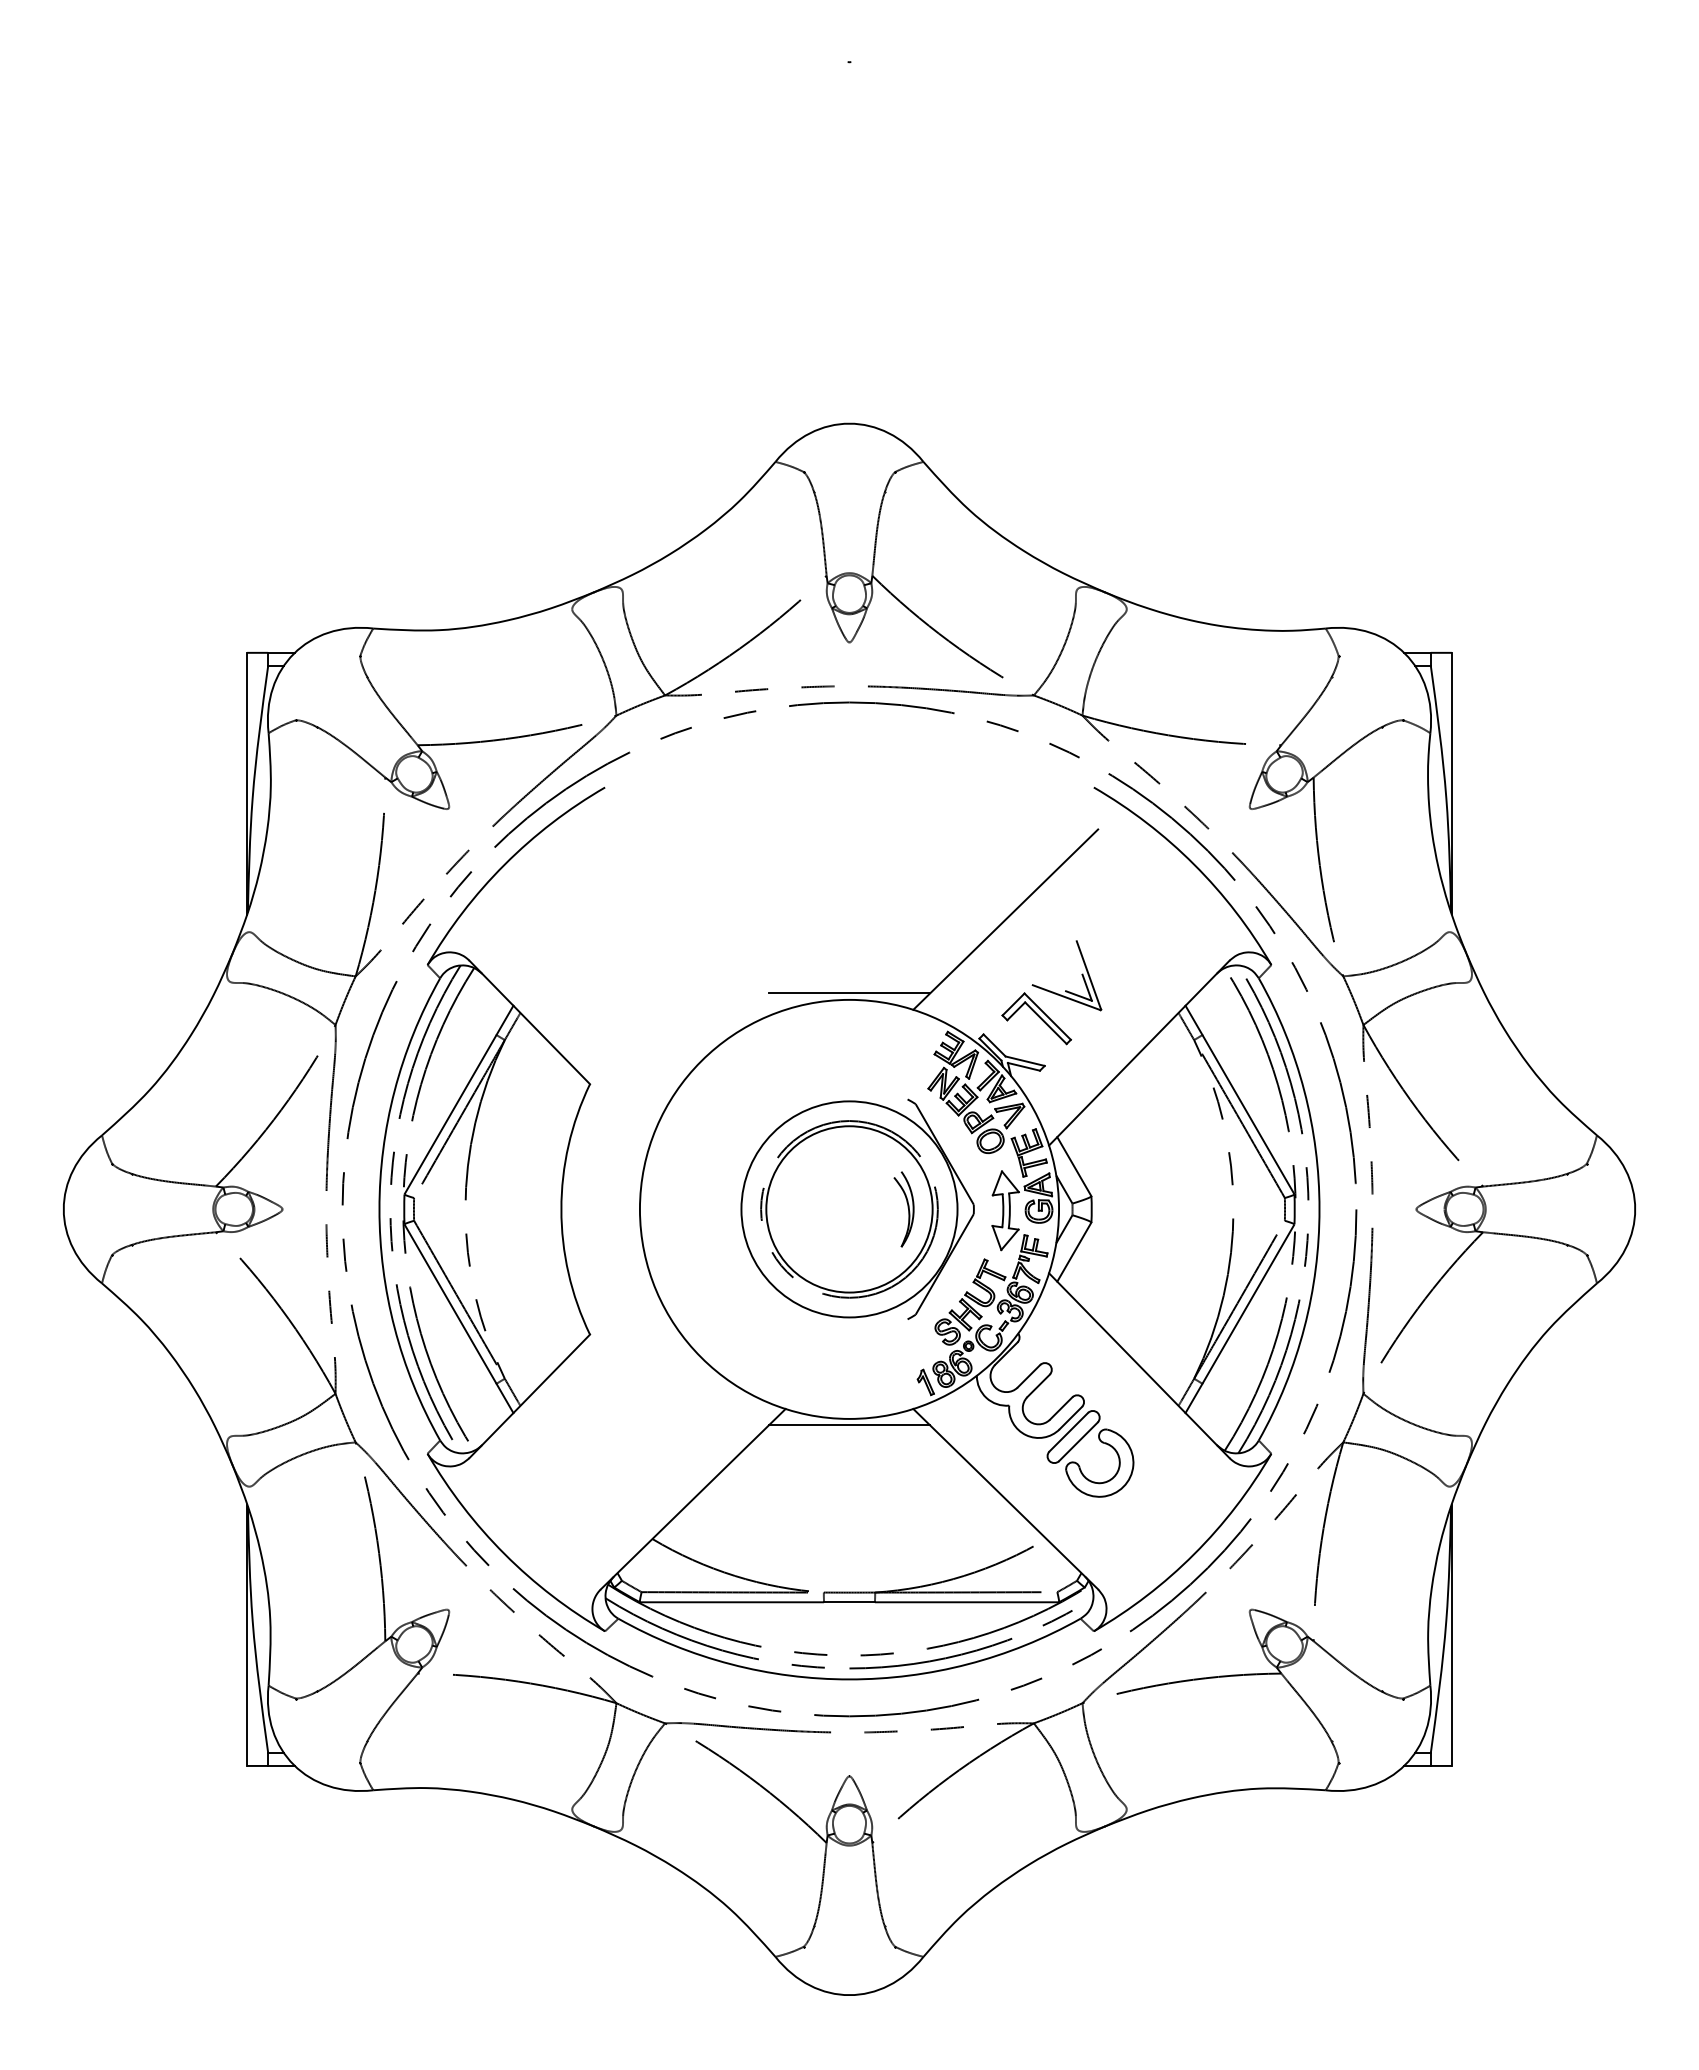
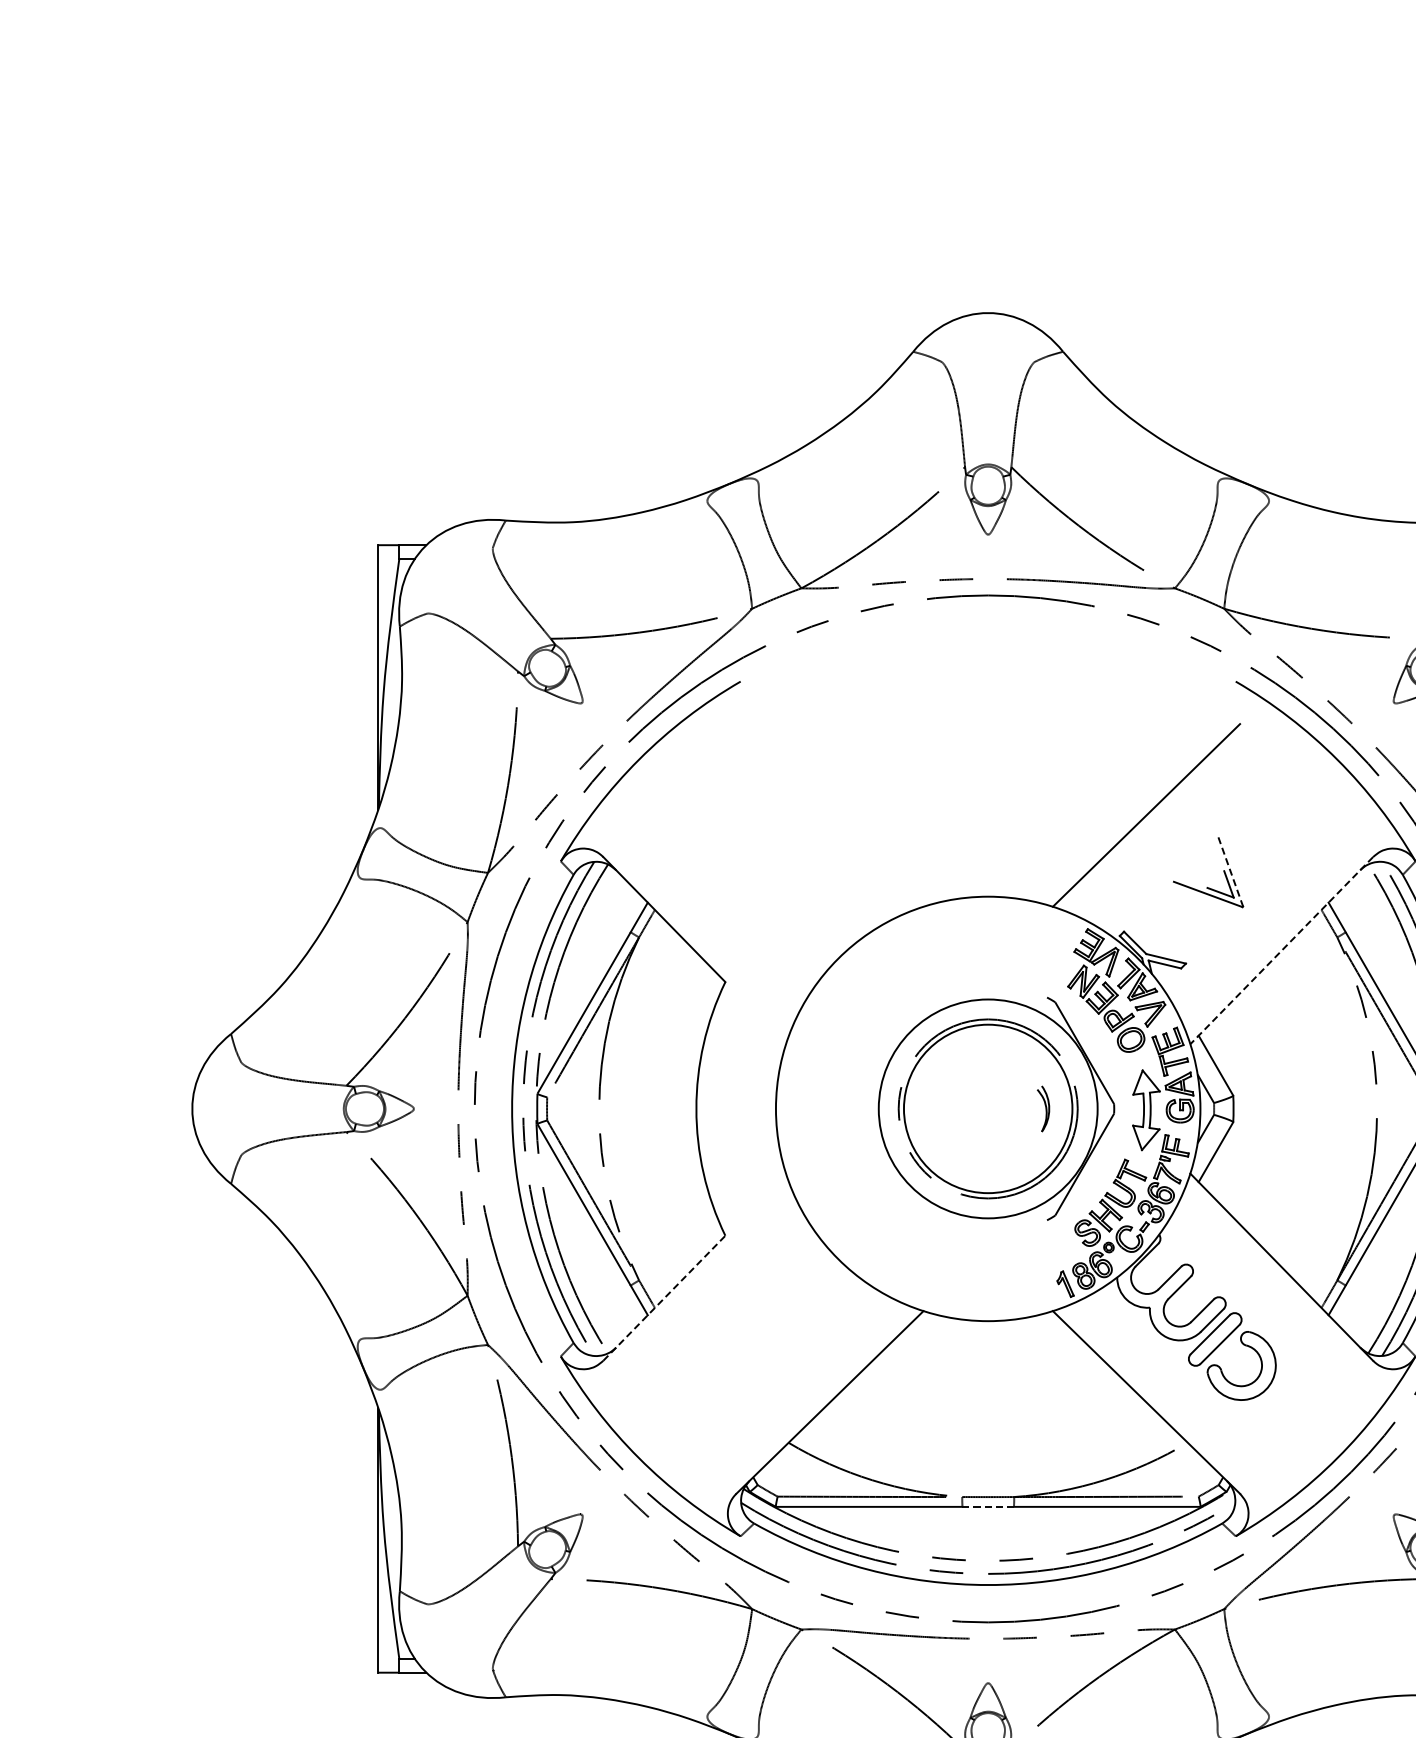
line: (1089, 975) -> (1231, 872), solid -> dashed
line: (849, 993) -> (988, 890), removed
part: (1036, 1018) -> (1177, 915), removed
line: (1138, 1053) -> (1280, 951), solid -> dashed
part: (903, 1209) -> (1042, 1109), size x0.6
line: (530, 1395) -> (665, 1297), solid -> dashed
line: (849, 1425) -> (988, 1327), removed
line: (848, 1602) -> (987, 1507), solid -> dashed

